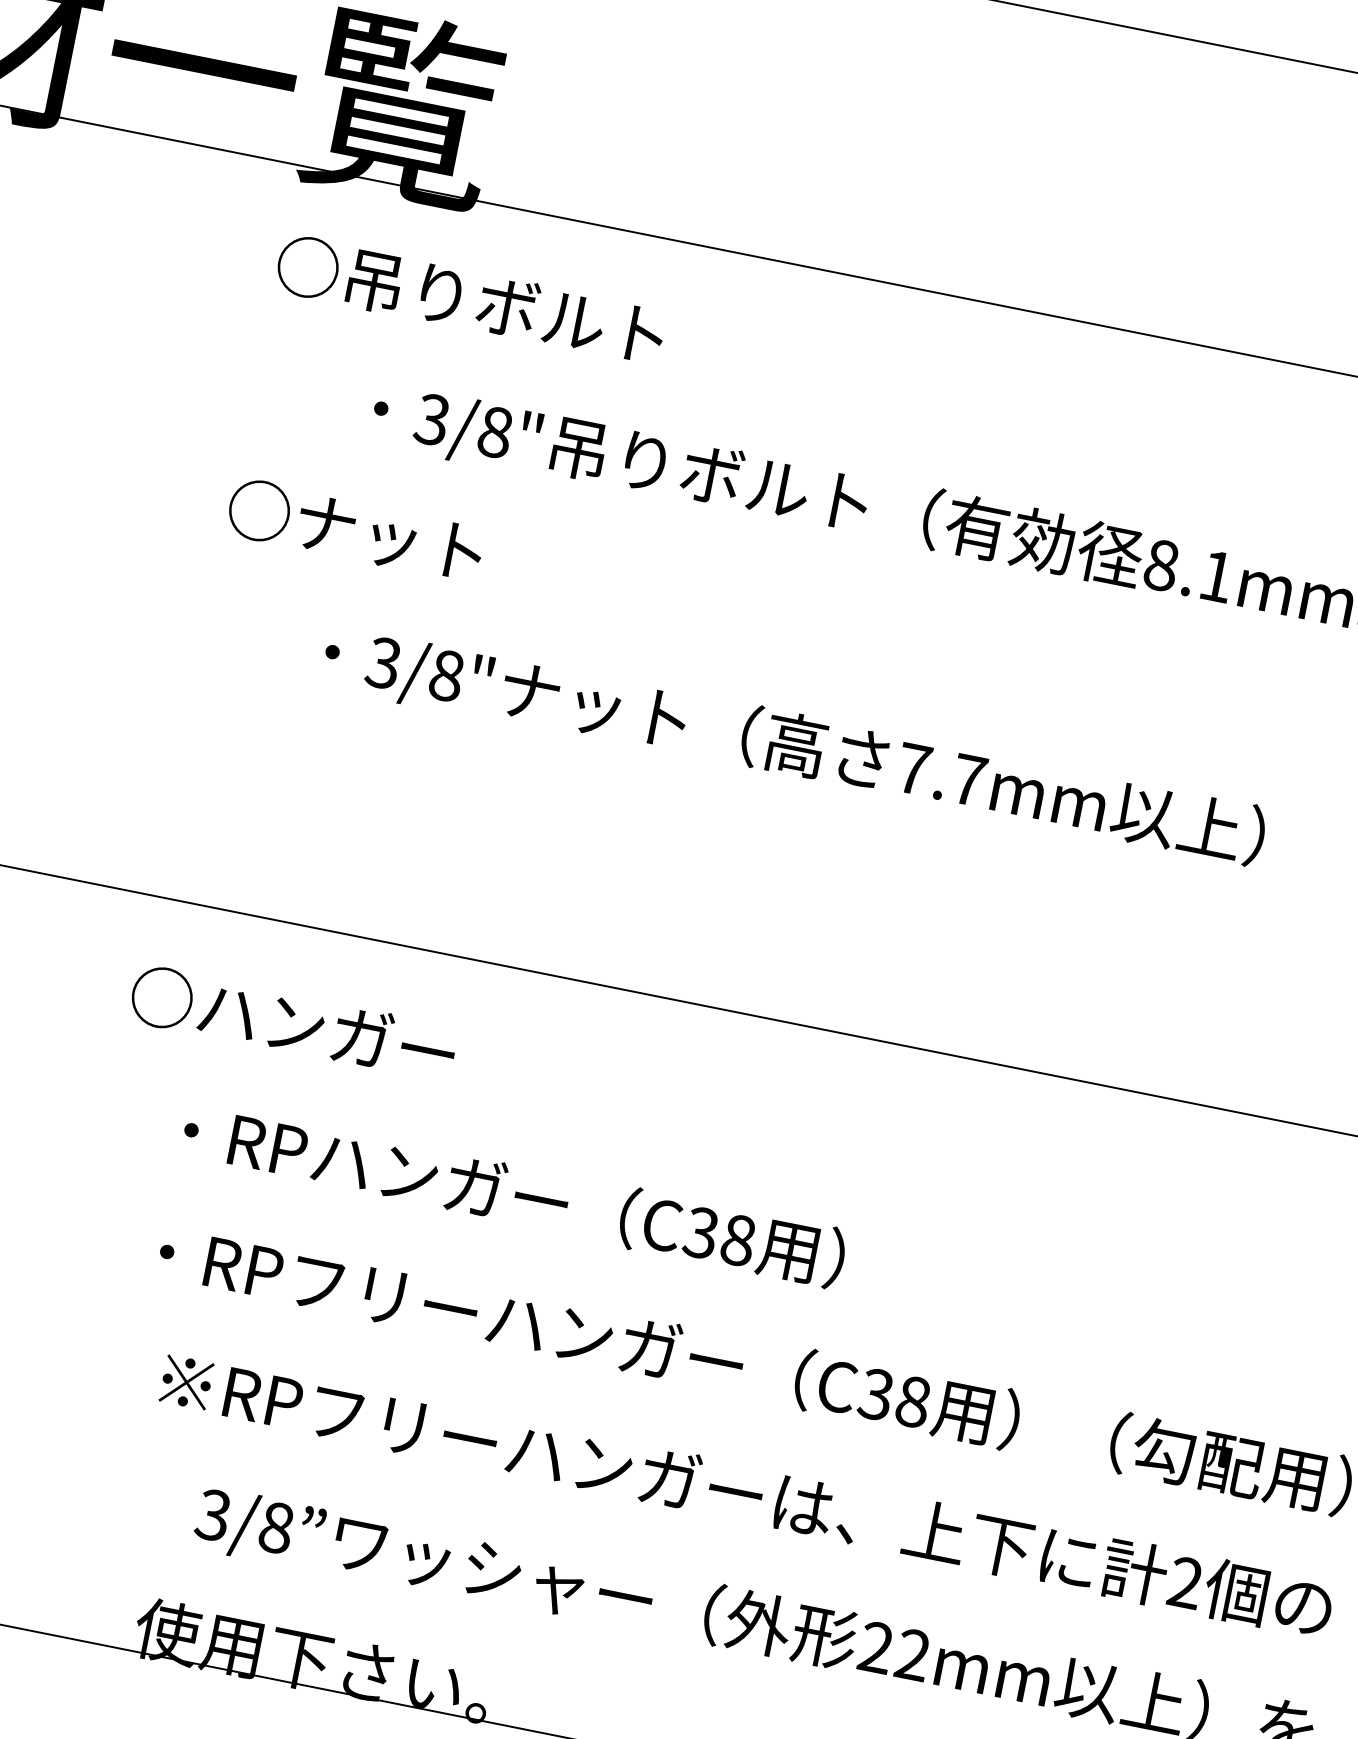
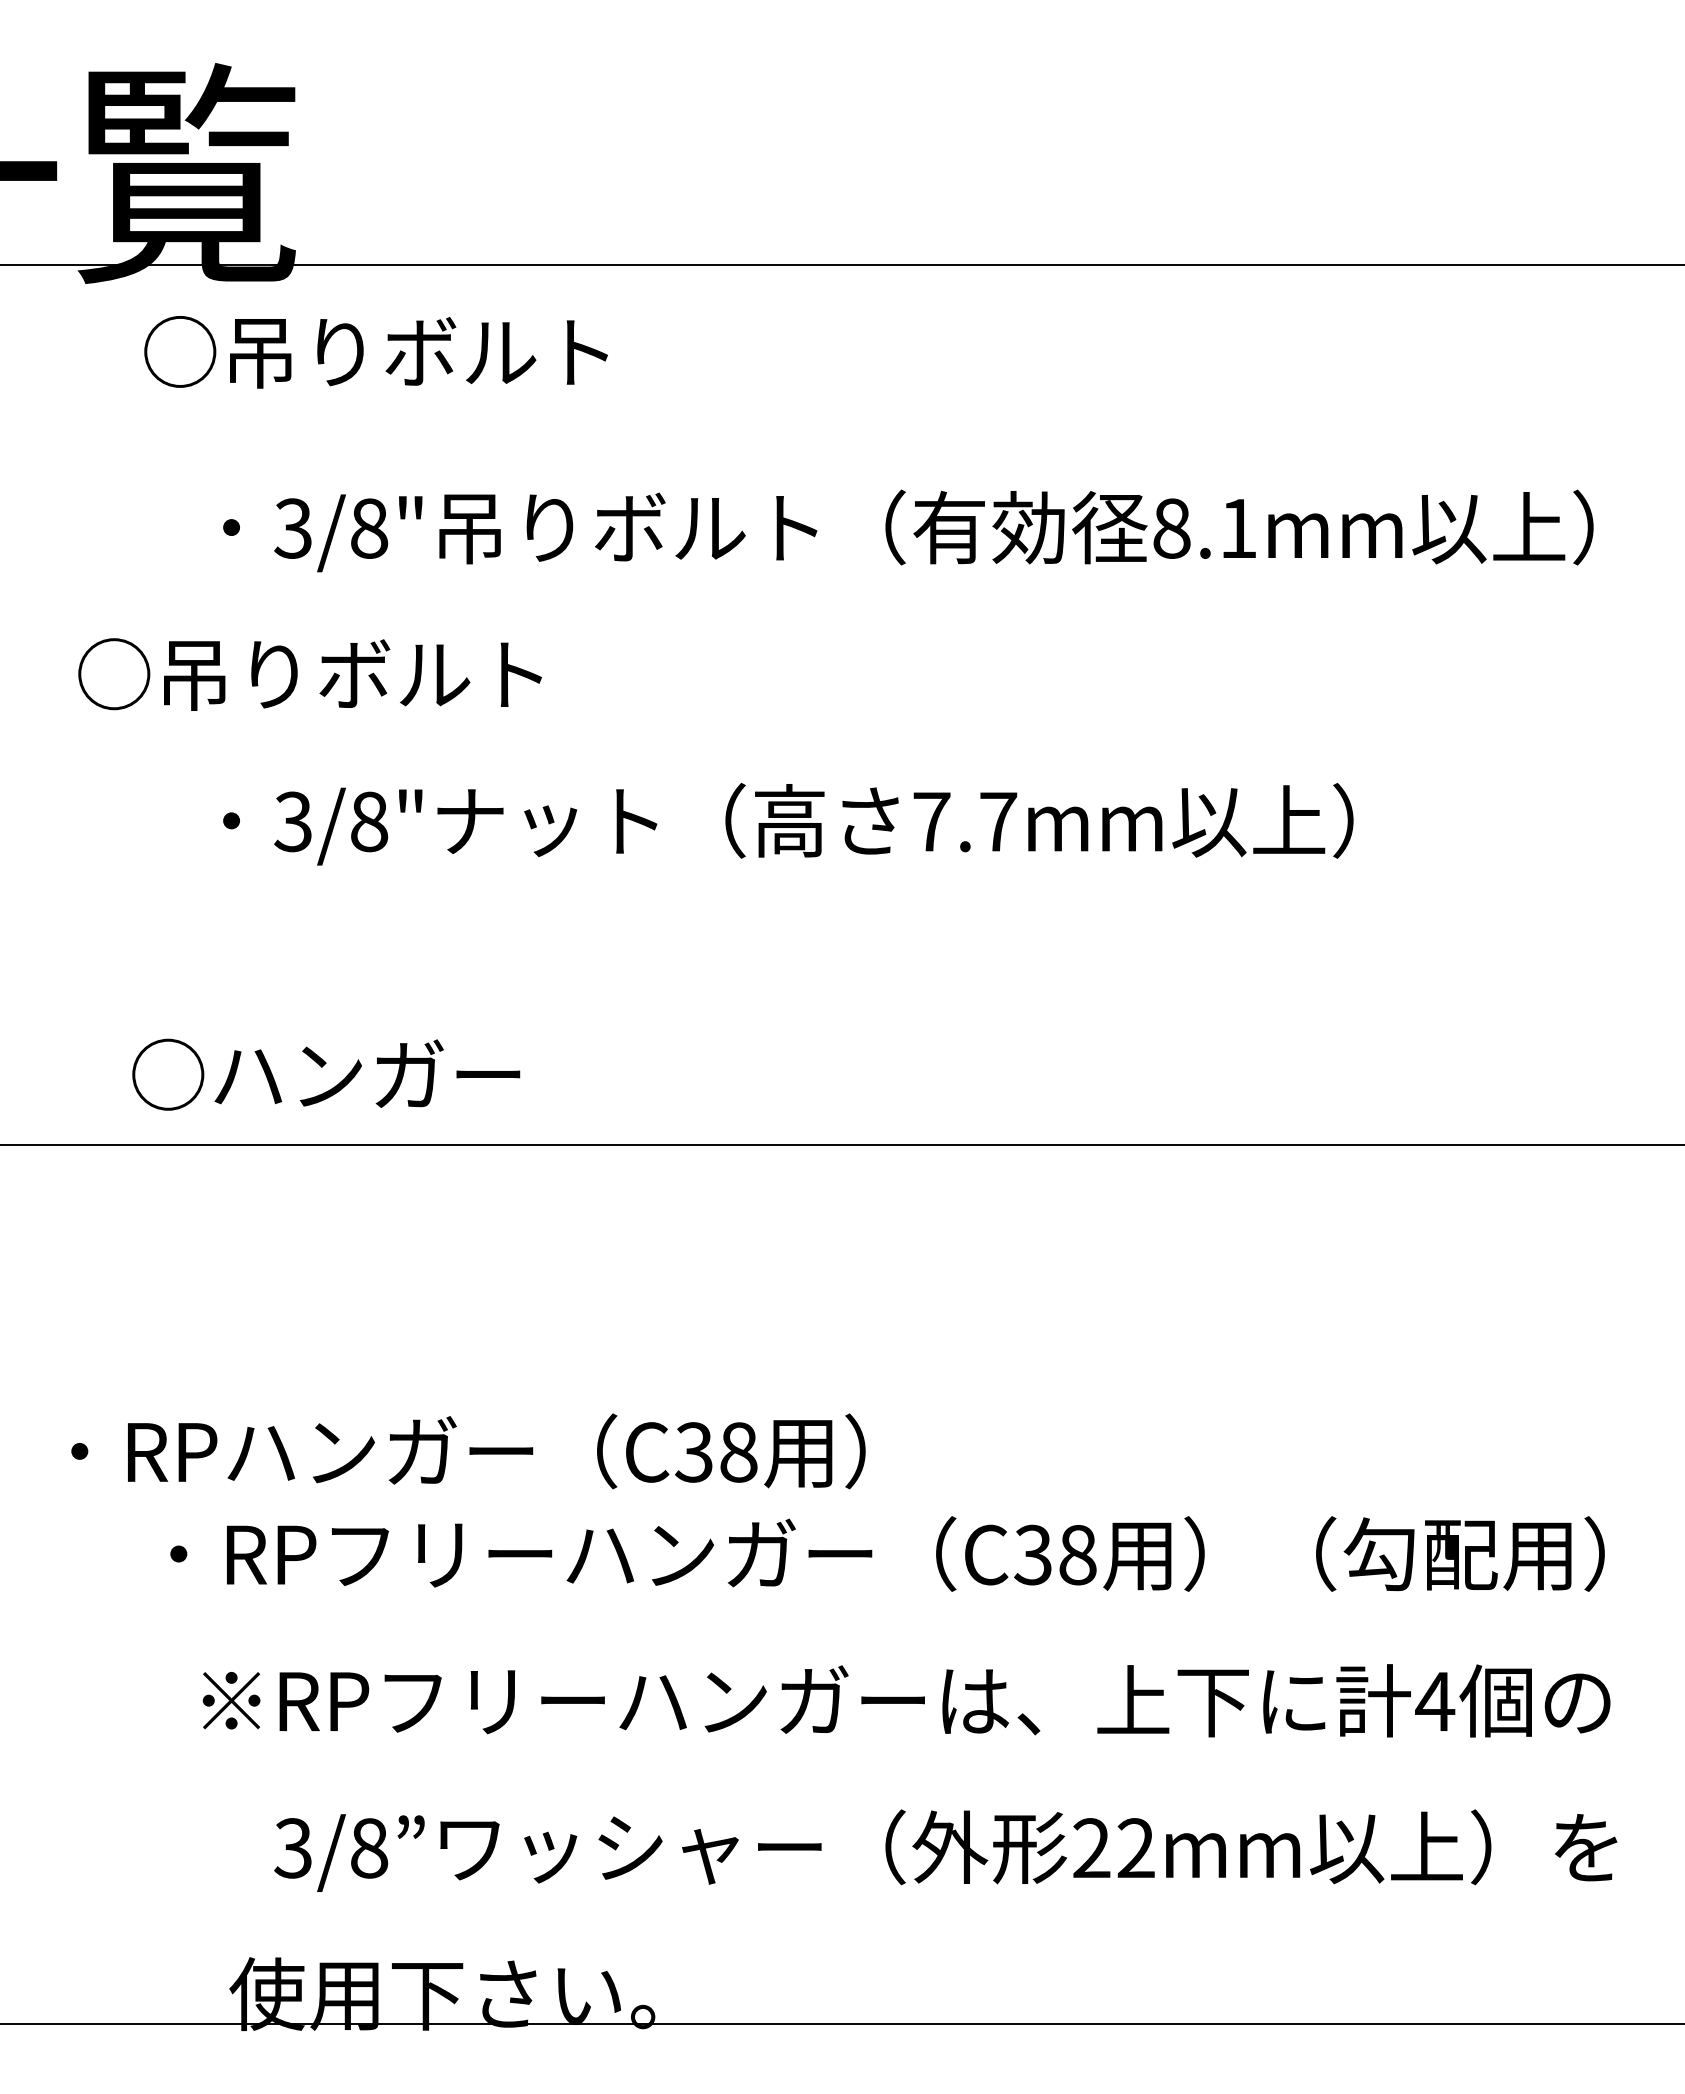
text: (470, 300) -> (375, 352), moved
text: (456, 550) -> (351, 674), ○ナット -> ○吊りボルト
text: (293, 1023) -> (326, 1074), moved
text: (514, 1194) -> (468, 1451), moved
text: (1185, 1582) -> (1435, 1701), 2 -> 4

